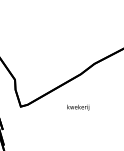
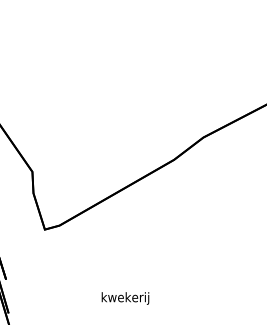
text: (78, 107) -> (125, 298), moved

